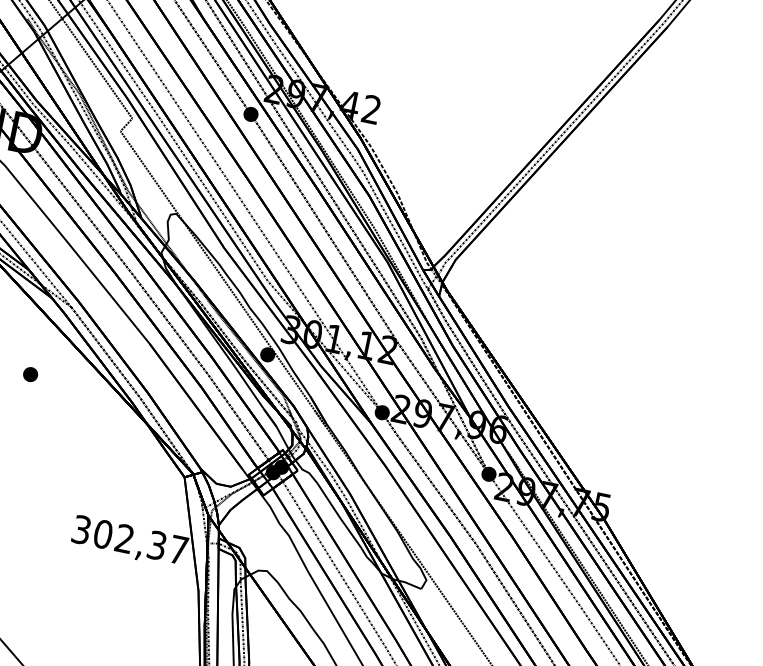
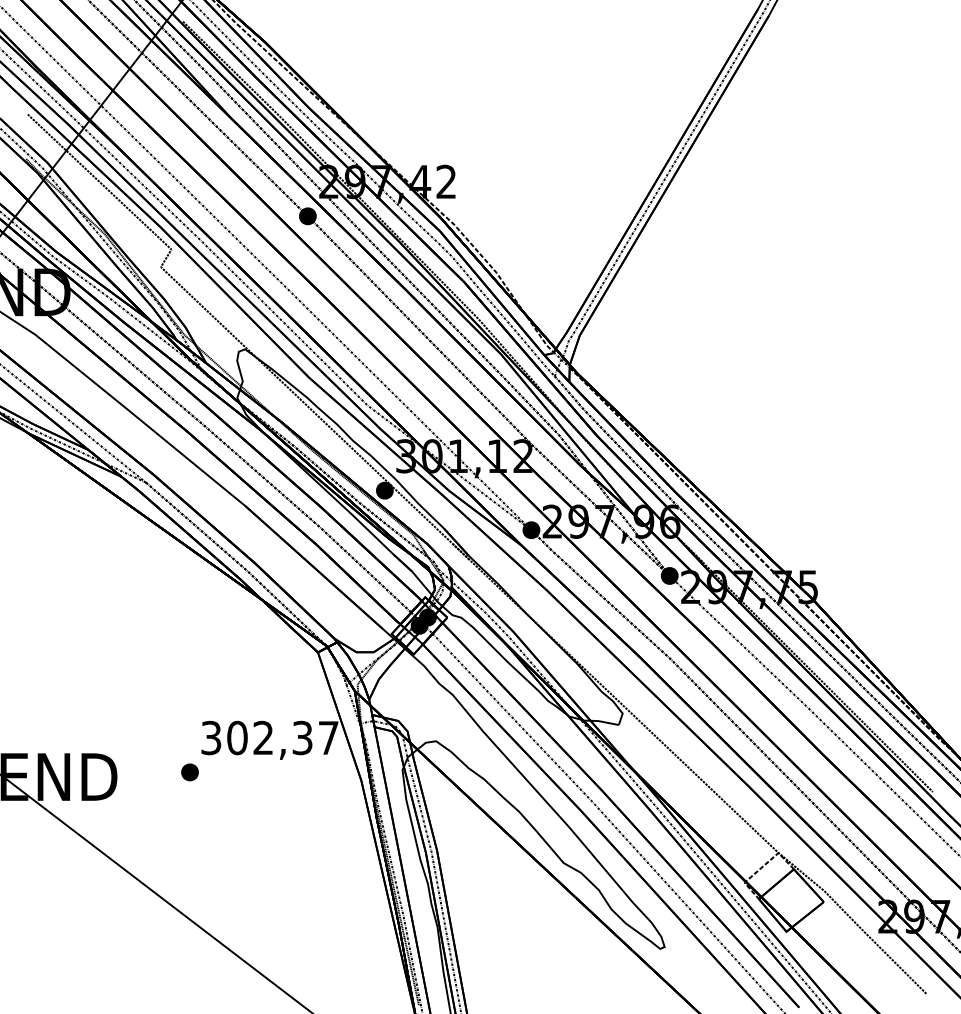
part: (30, 374) -> (189, 772), moved

